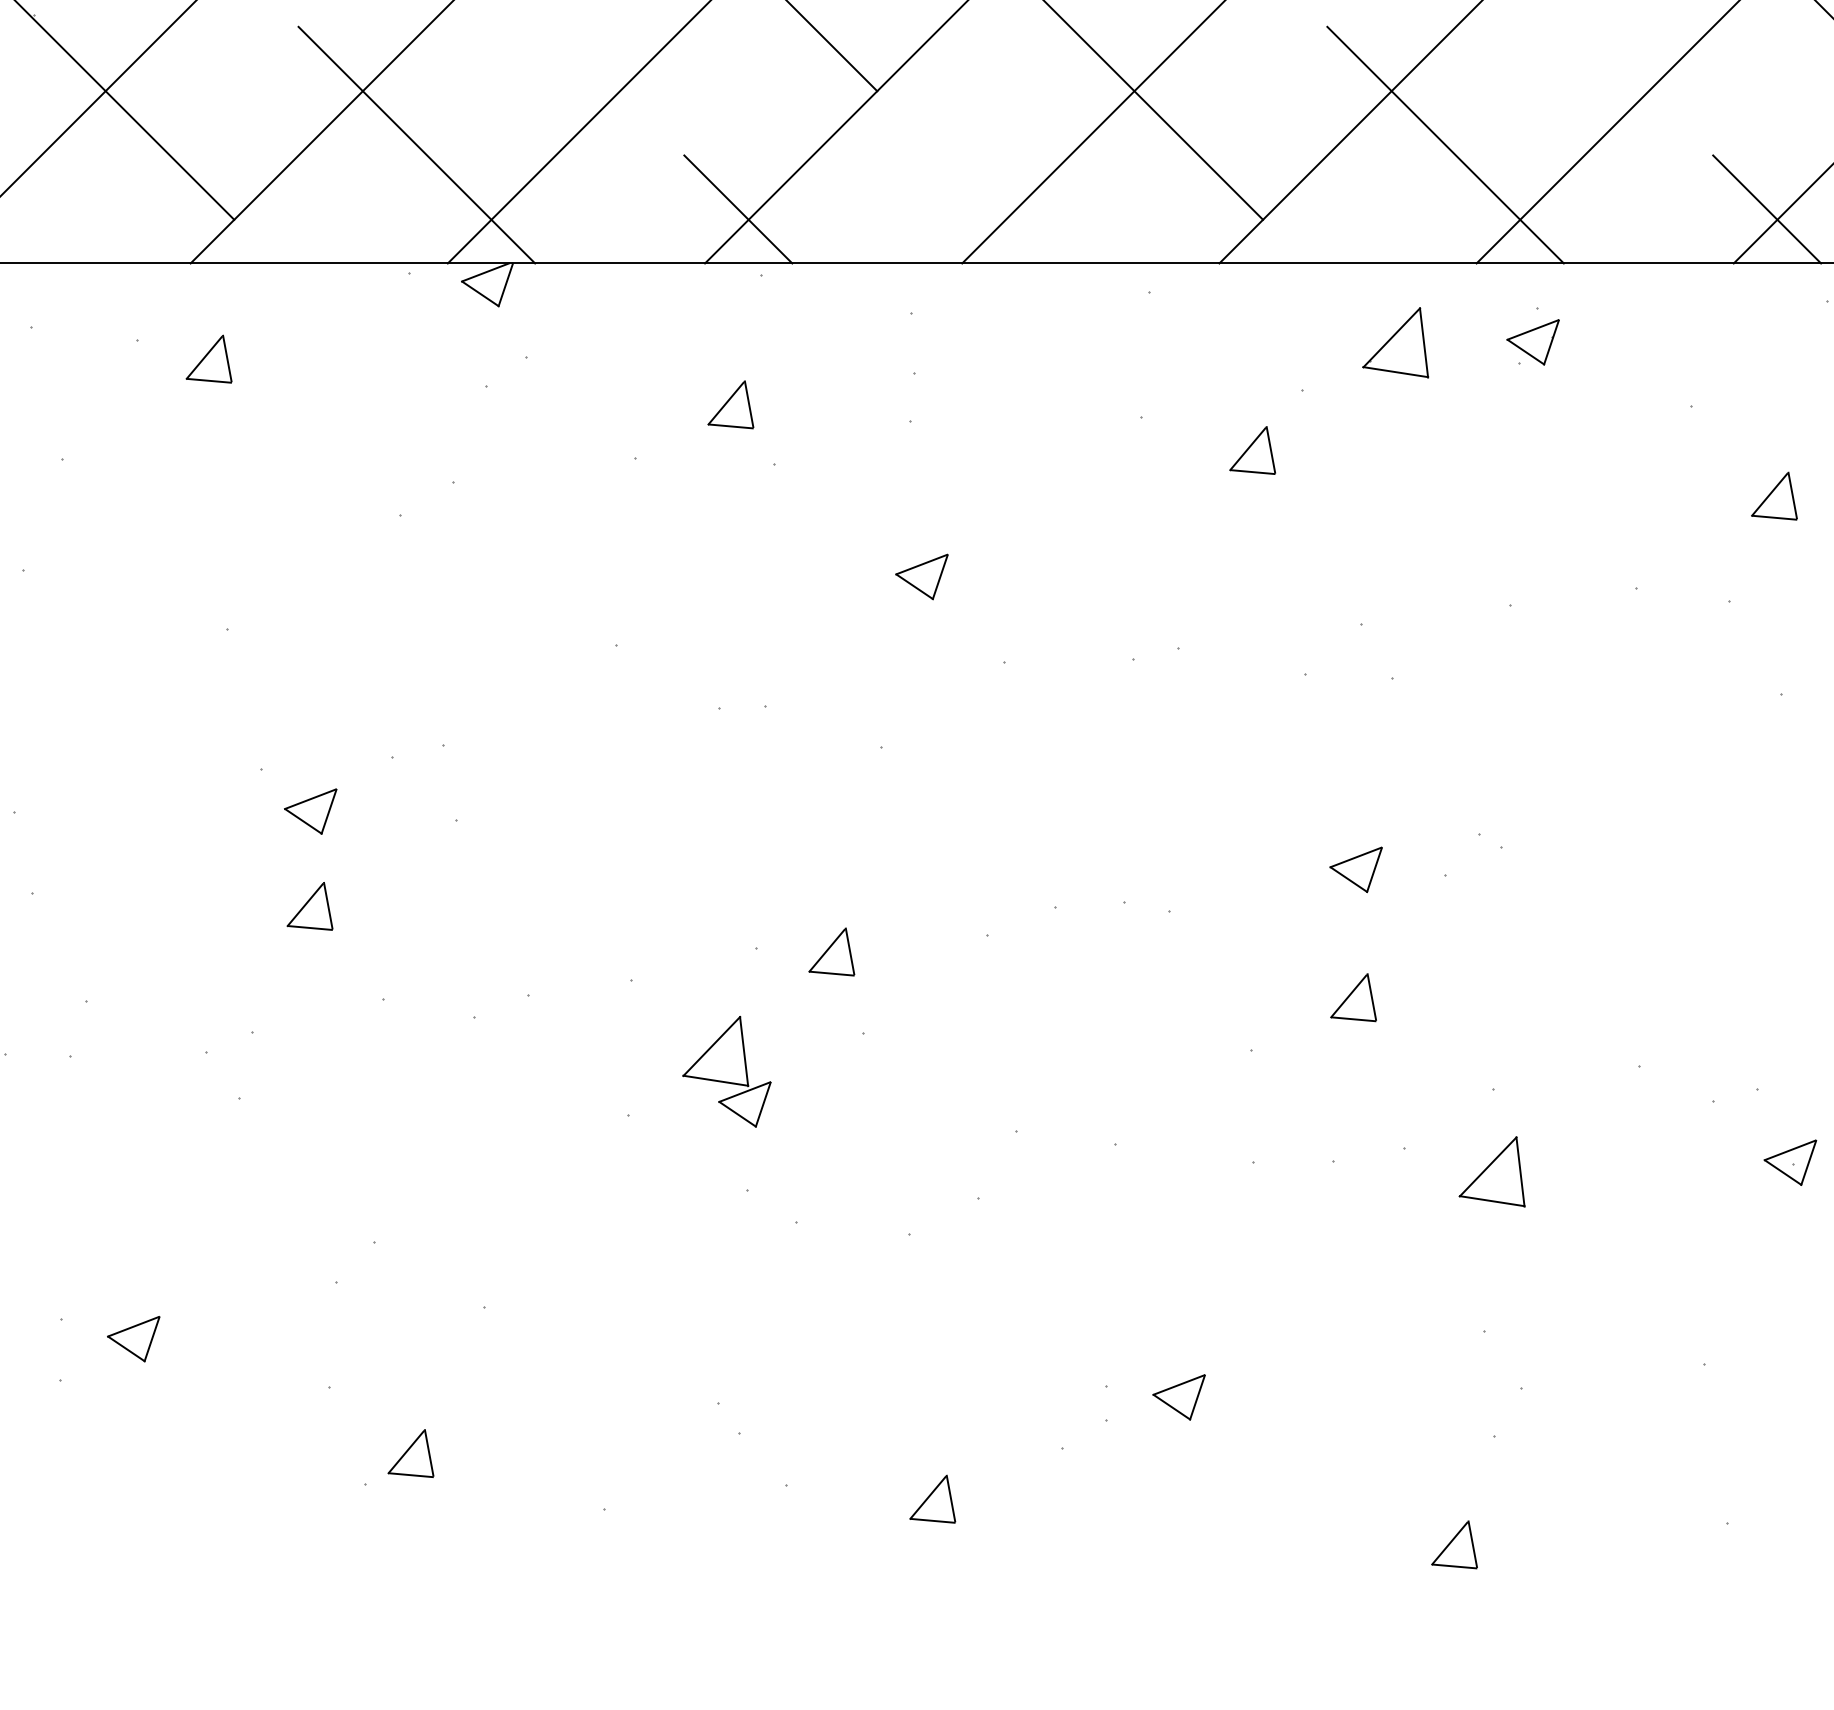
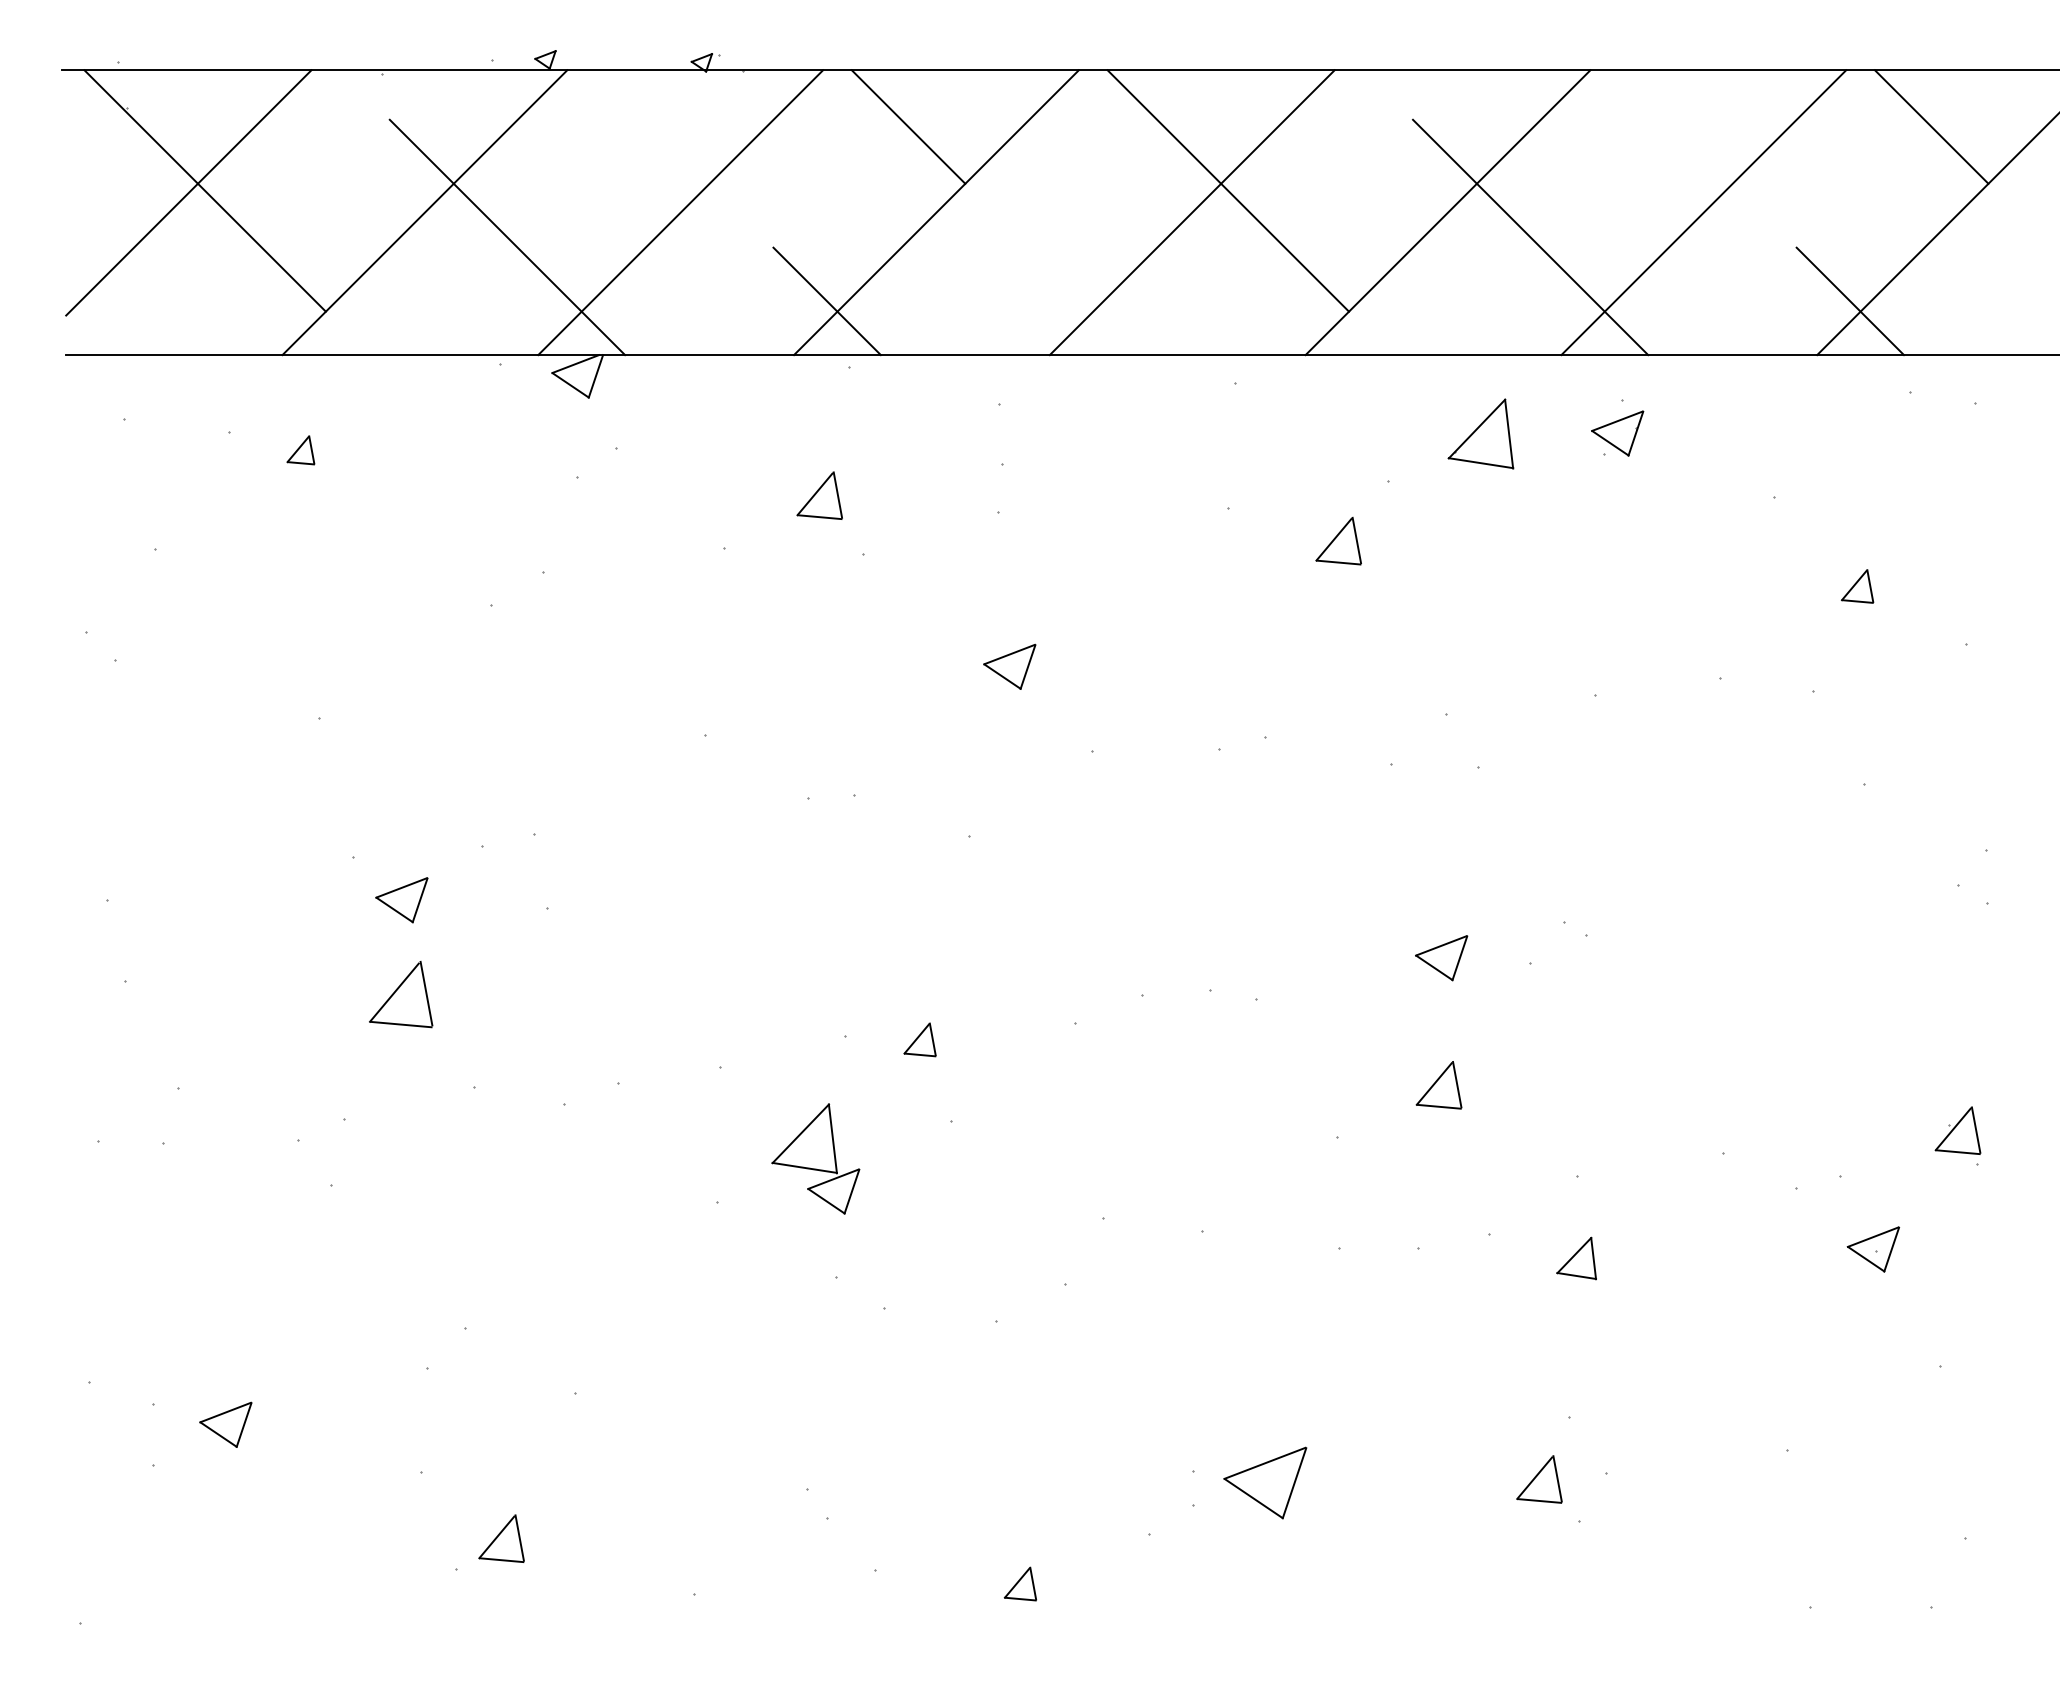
part: (208, 359) -> (300, 450), size x0.6
part: (1774, 496) -> (1857, 586), size x0.7
part: (310, 906) -> (401, 994), size x1.4
part: (831, 951) -> (919, 1039), size x0.7
part: (1491, 1171) -> (1576, 1258), size x0.6
part: (1179, 1397) -> (1265, 1482), size x1.6
part: (932, 1498) -> (1020, 1583), size x0.7
part: (1454, 1544) -> (1539, 1479), moved

